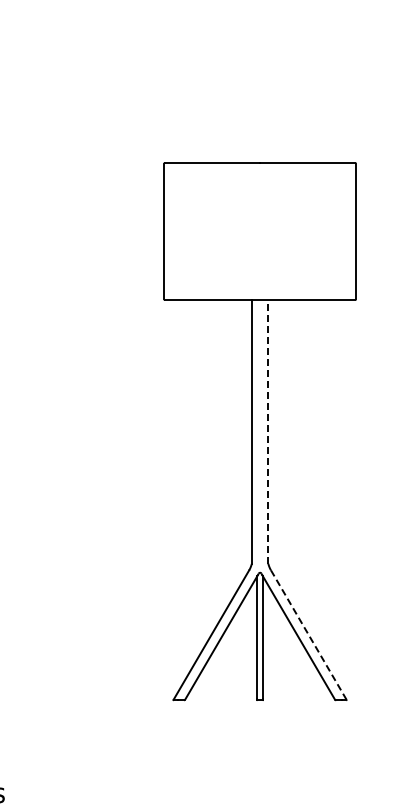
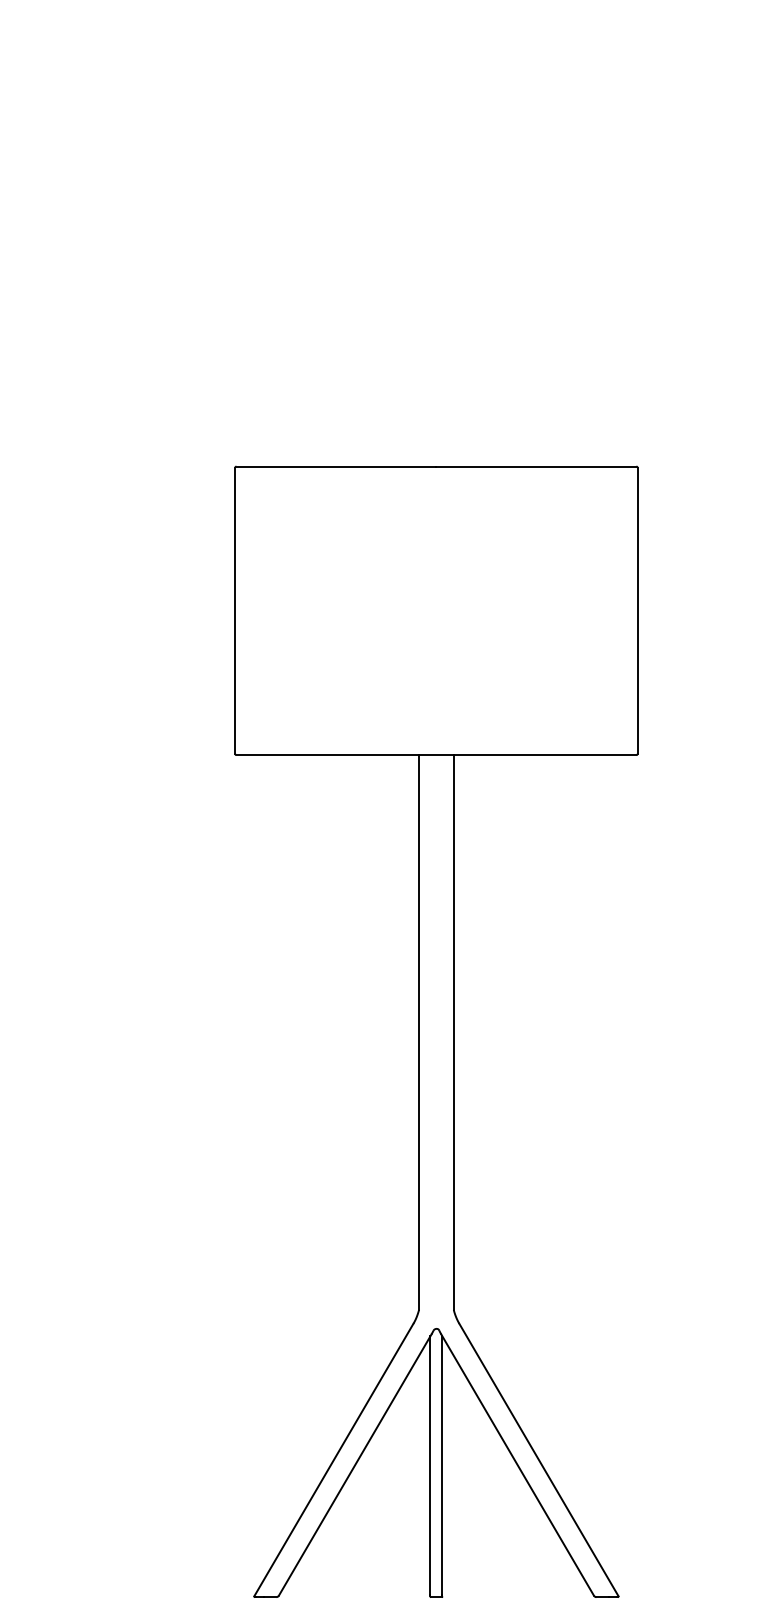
line: (268, 431) -> (454, 1031), dashed -> solid
line: (308, 635) -> (538, 1460), dashed -> solid

